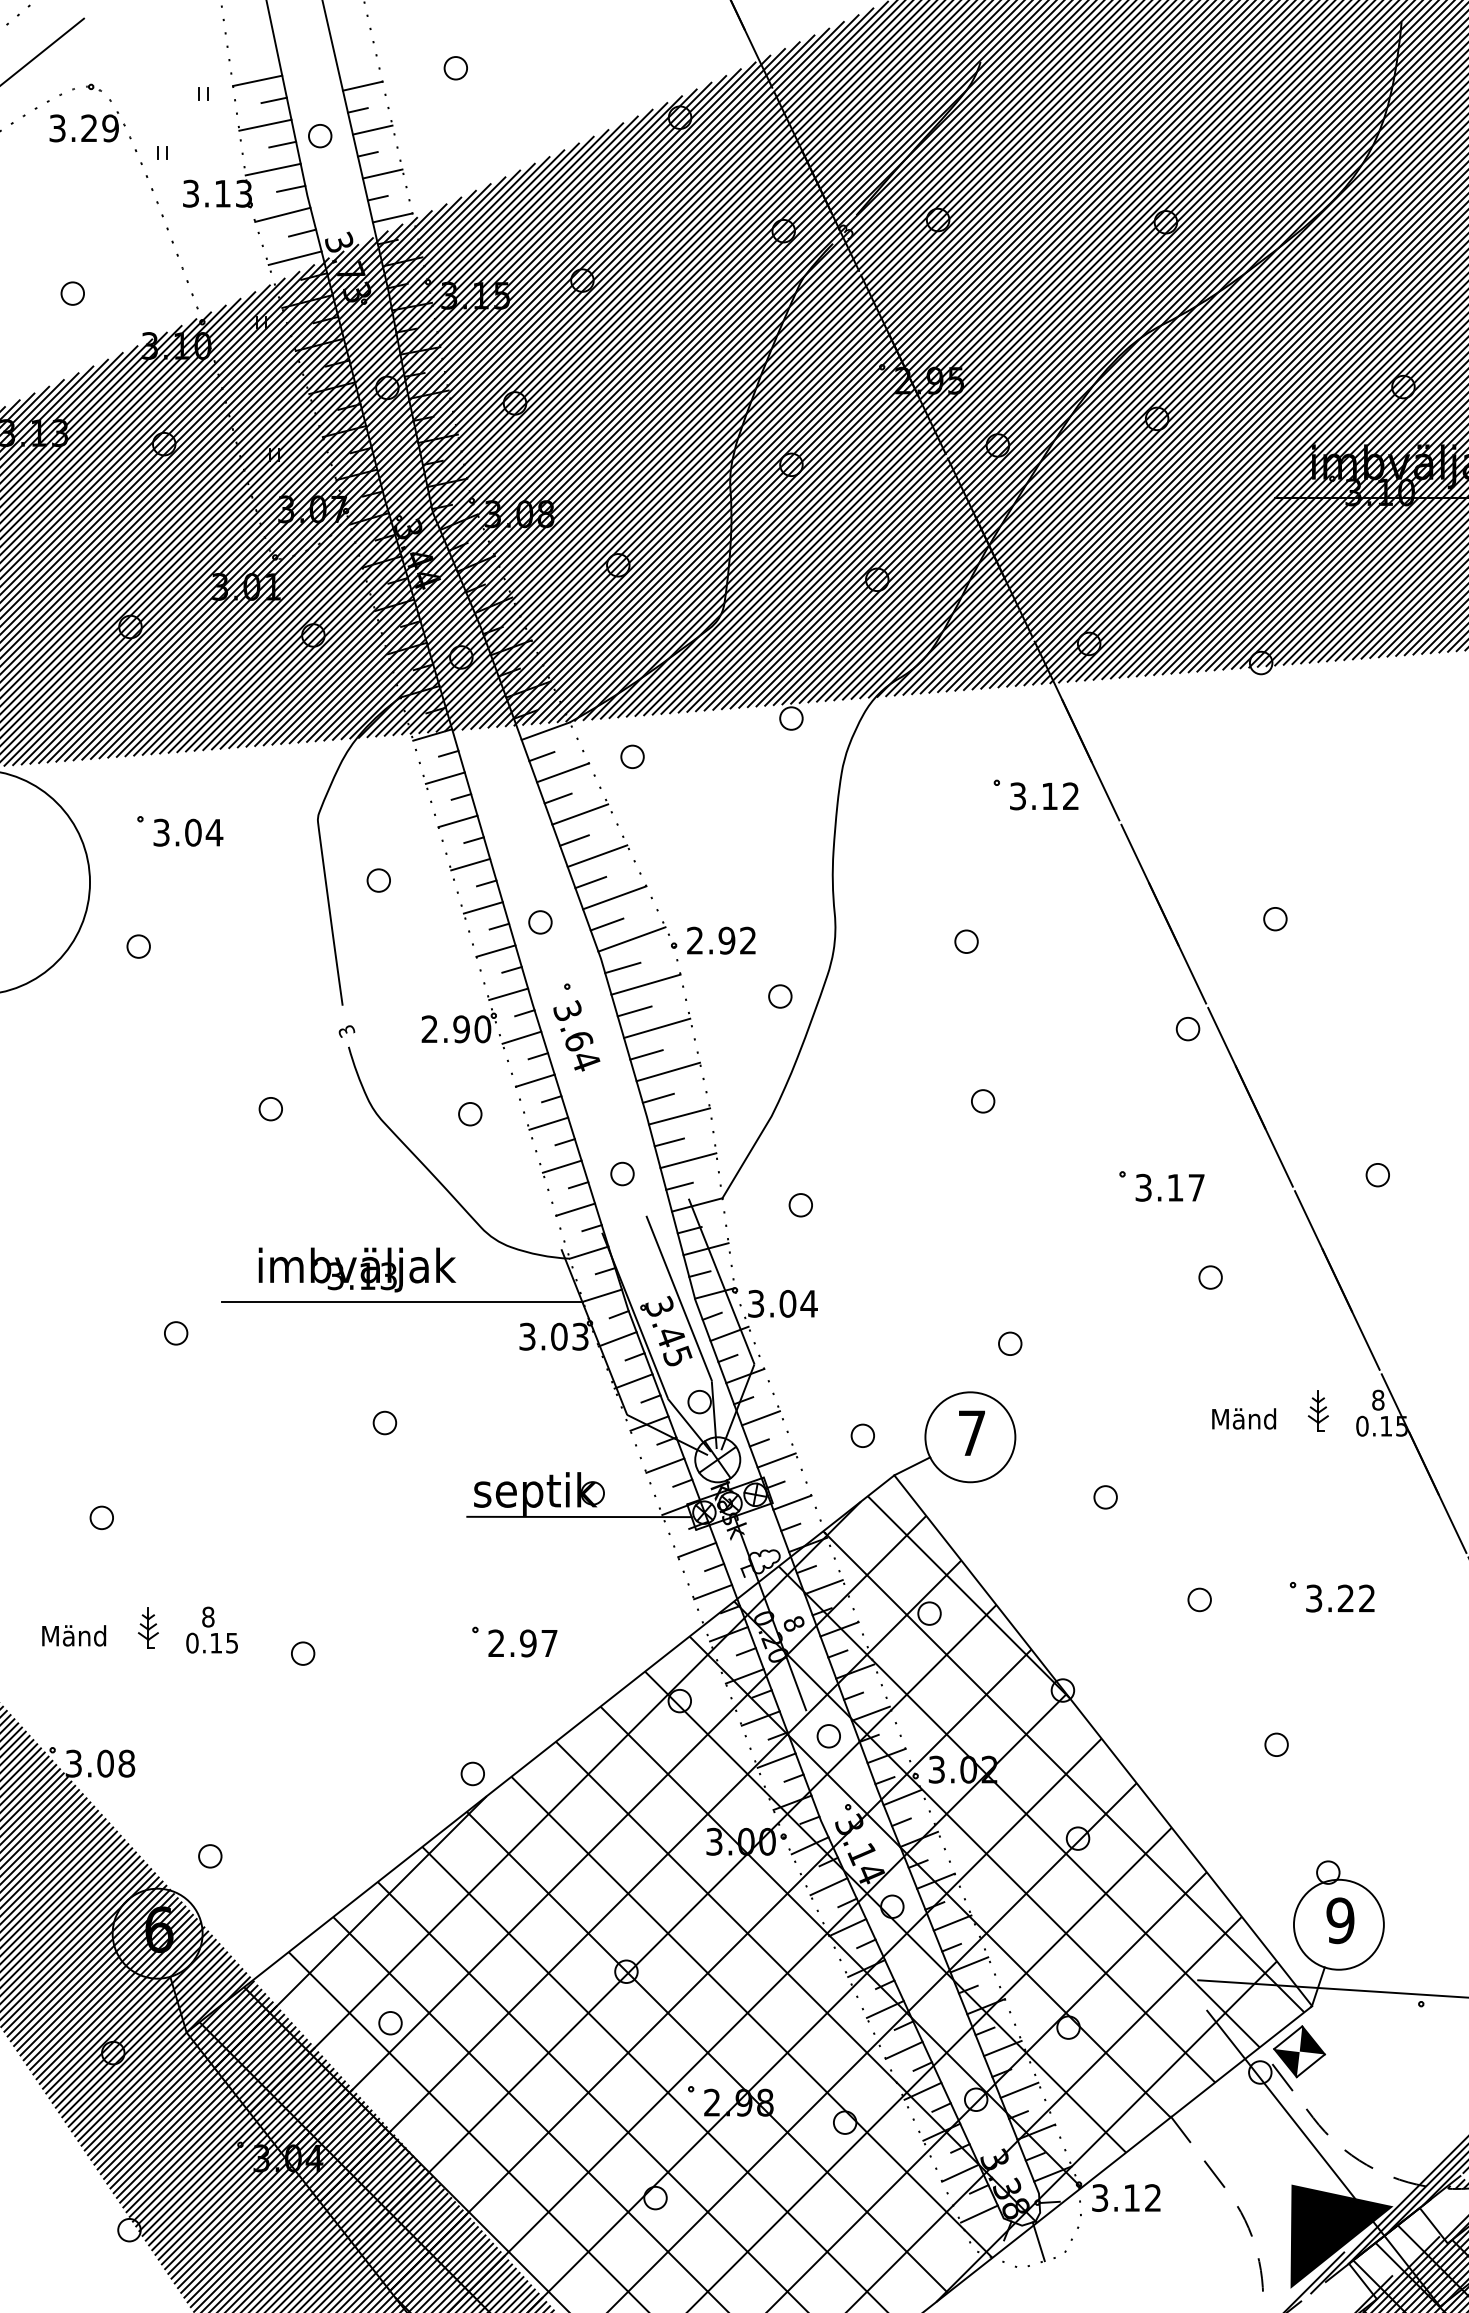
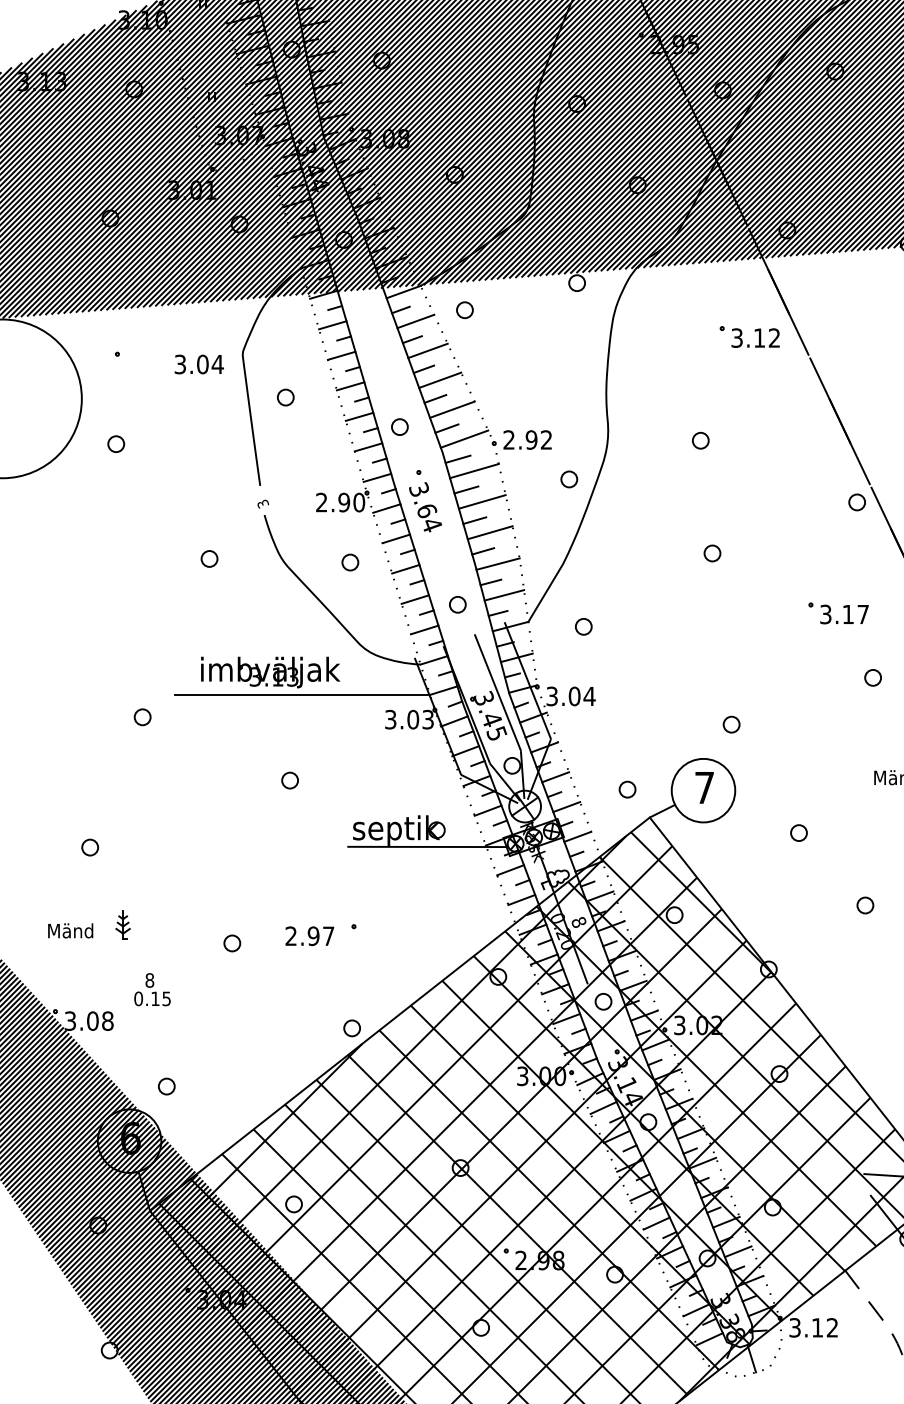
text: (188, 832) -> (199, 364), moved
text: (211, 1629) -> (152, 989), moved
text: (522, 1643) -> (309, 936), moved

